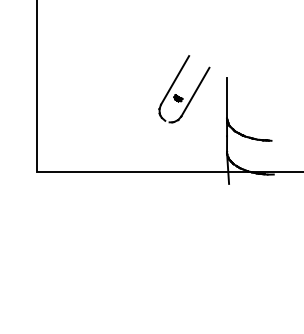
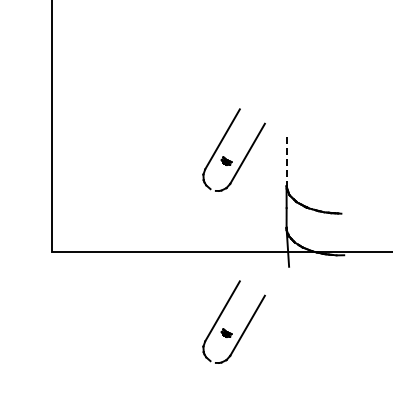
line: (226, 98) -> (286, 161), solid -> dashed
part: (179, 236) -> (228, 331), added

